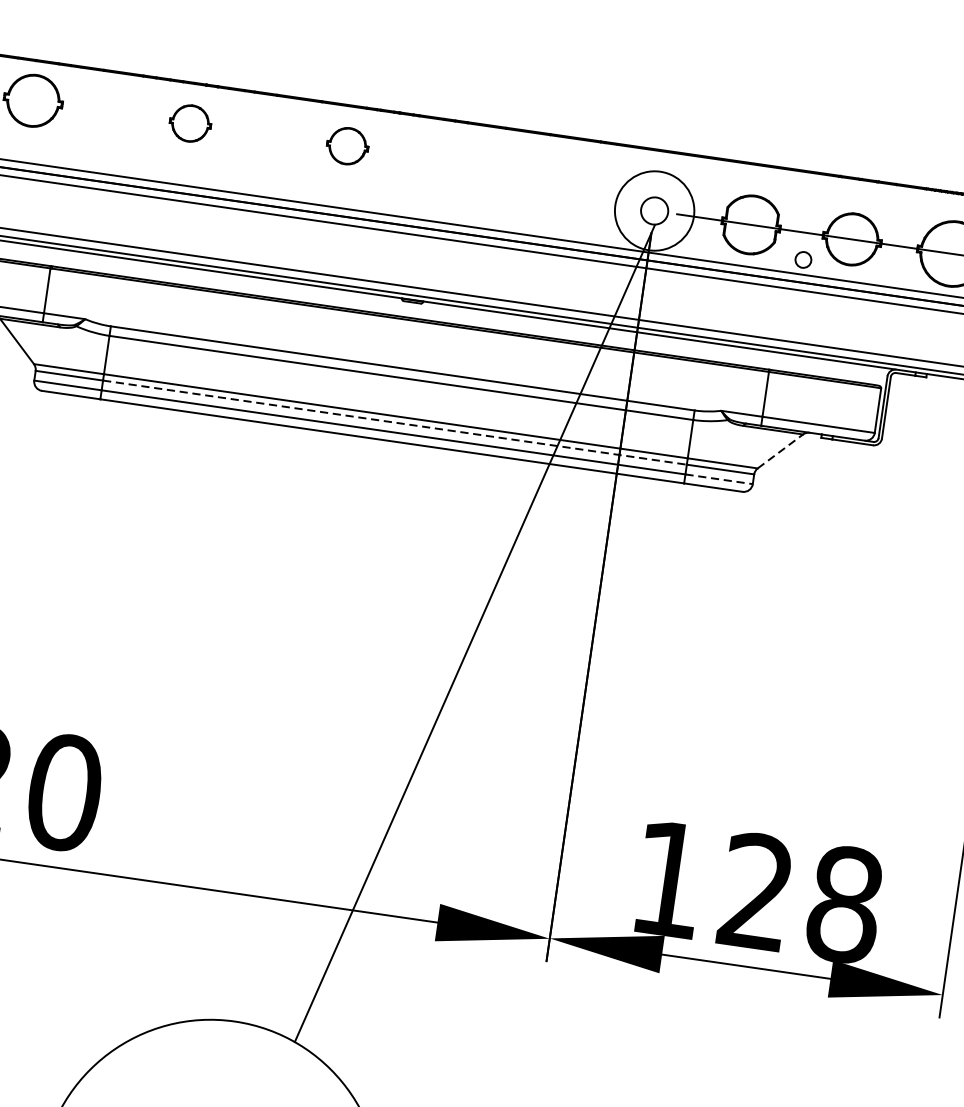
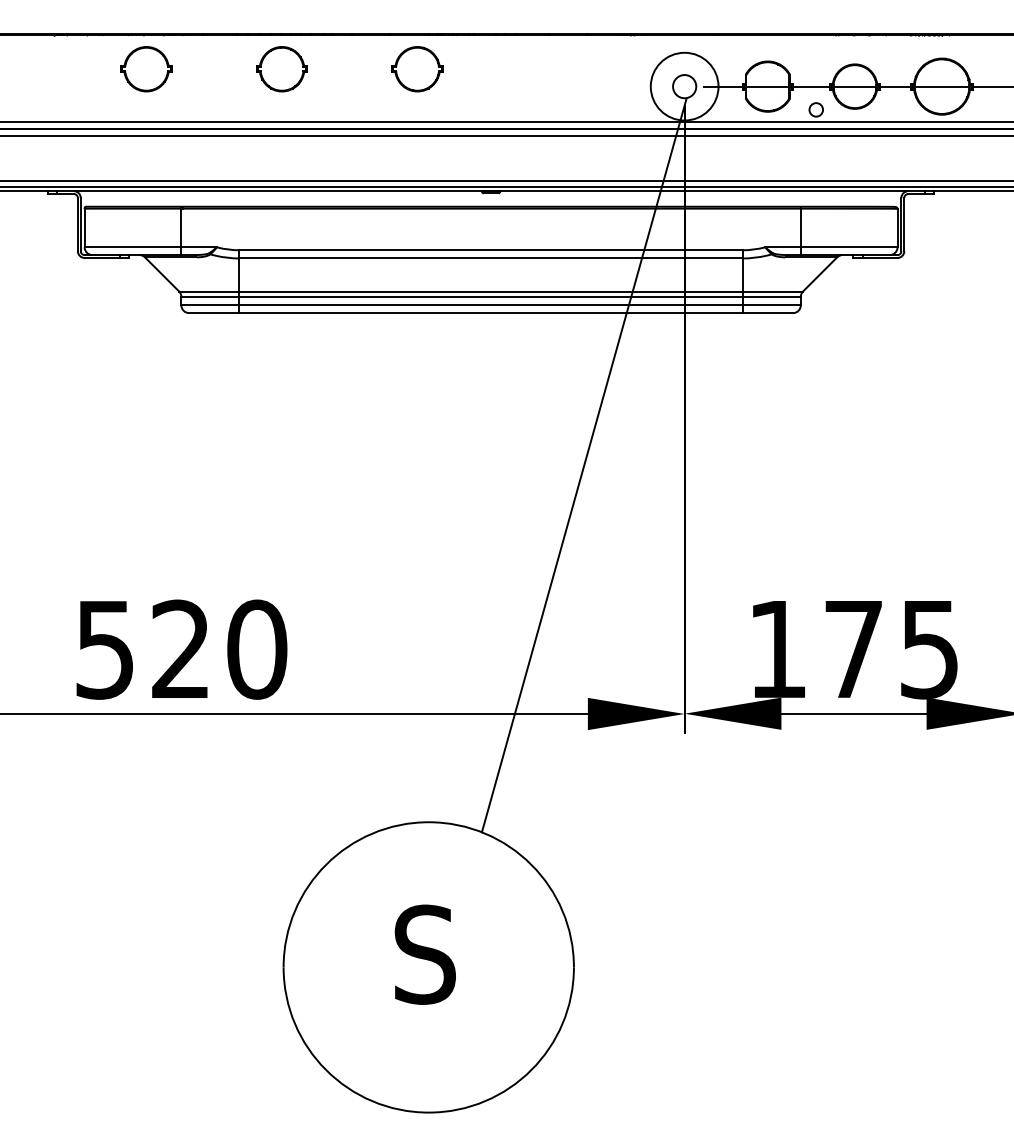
part: (189, 123) -> (281, 69), size x1.43
part: (347, 146) -> (417, 69), size x1.43
line: (395, 422) -> (491, 296), dashed -> solid
line: (780, 451) -> (820, 274), dashed -> solid
line: (719, 479) -> (772, 305), dashed -> solid
text: (800, 898) -> (891, 649), 128 -> 175

